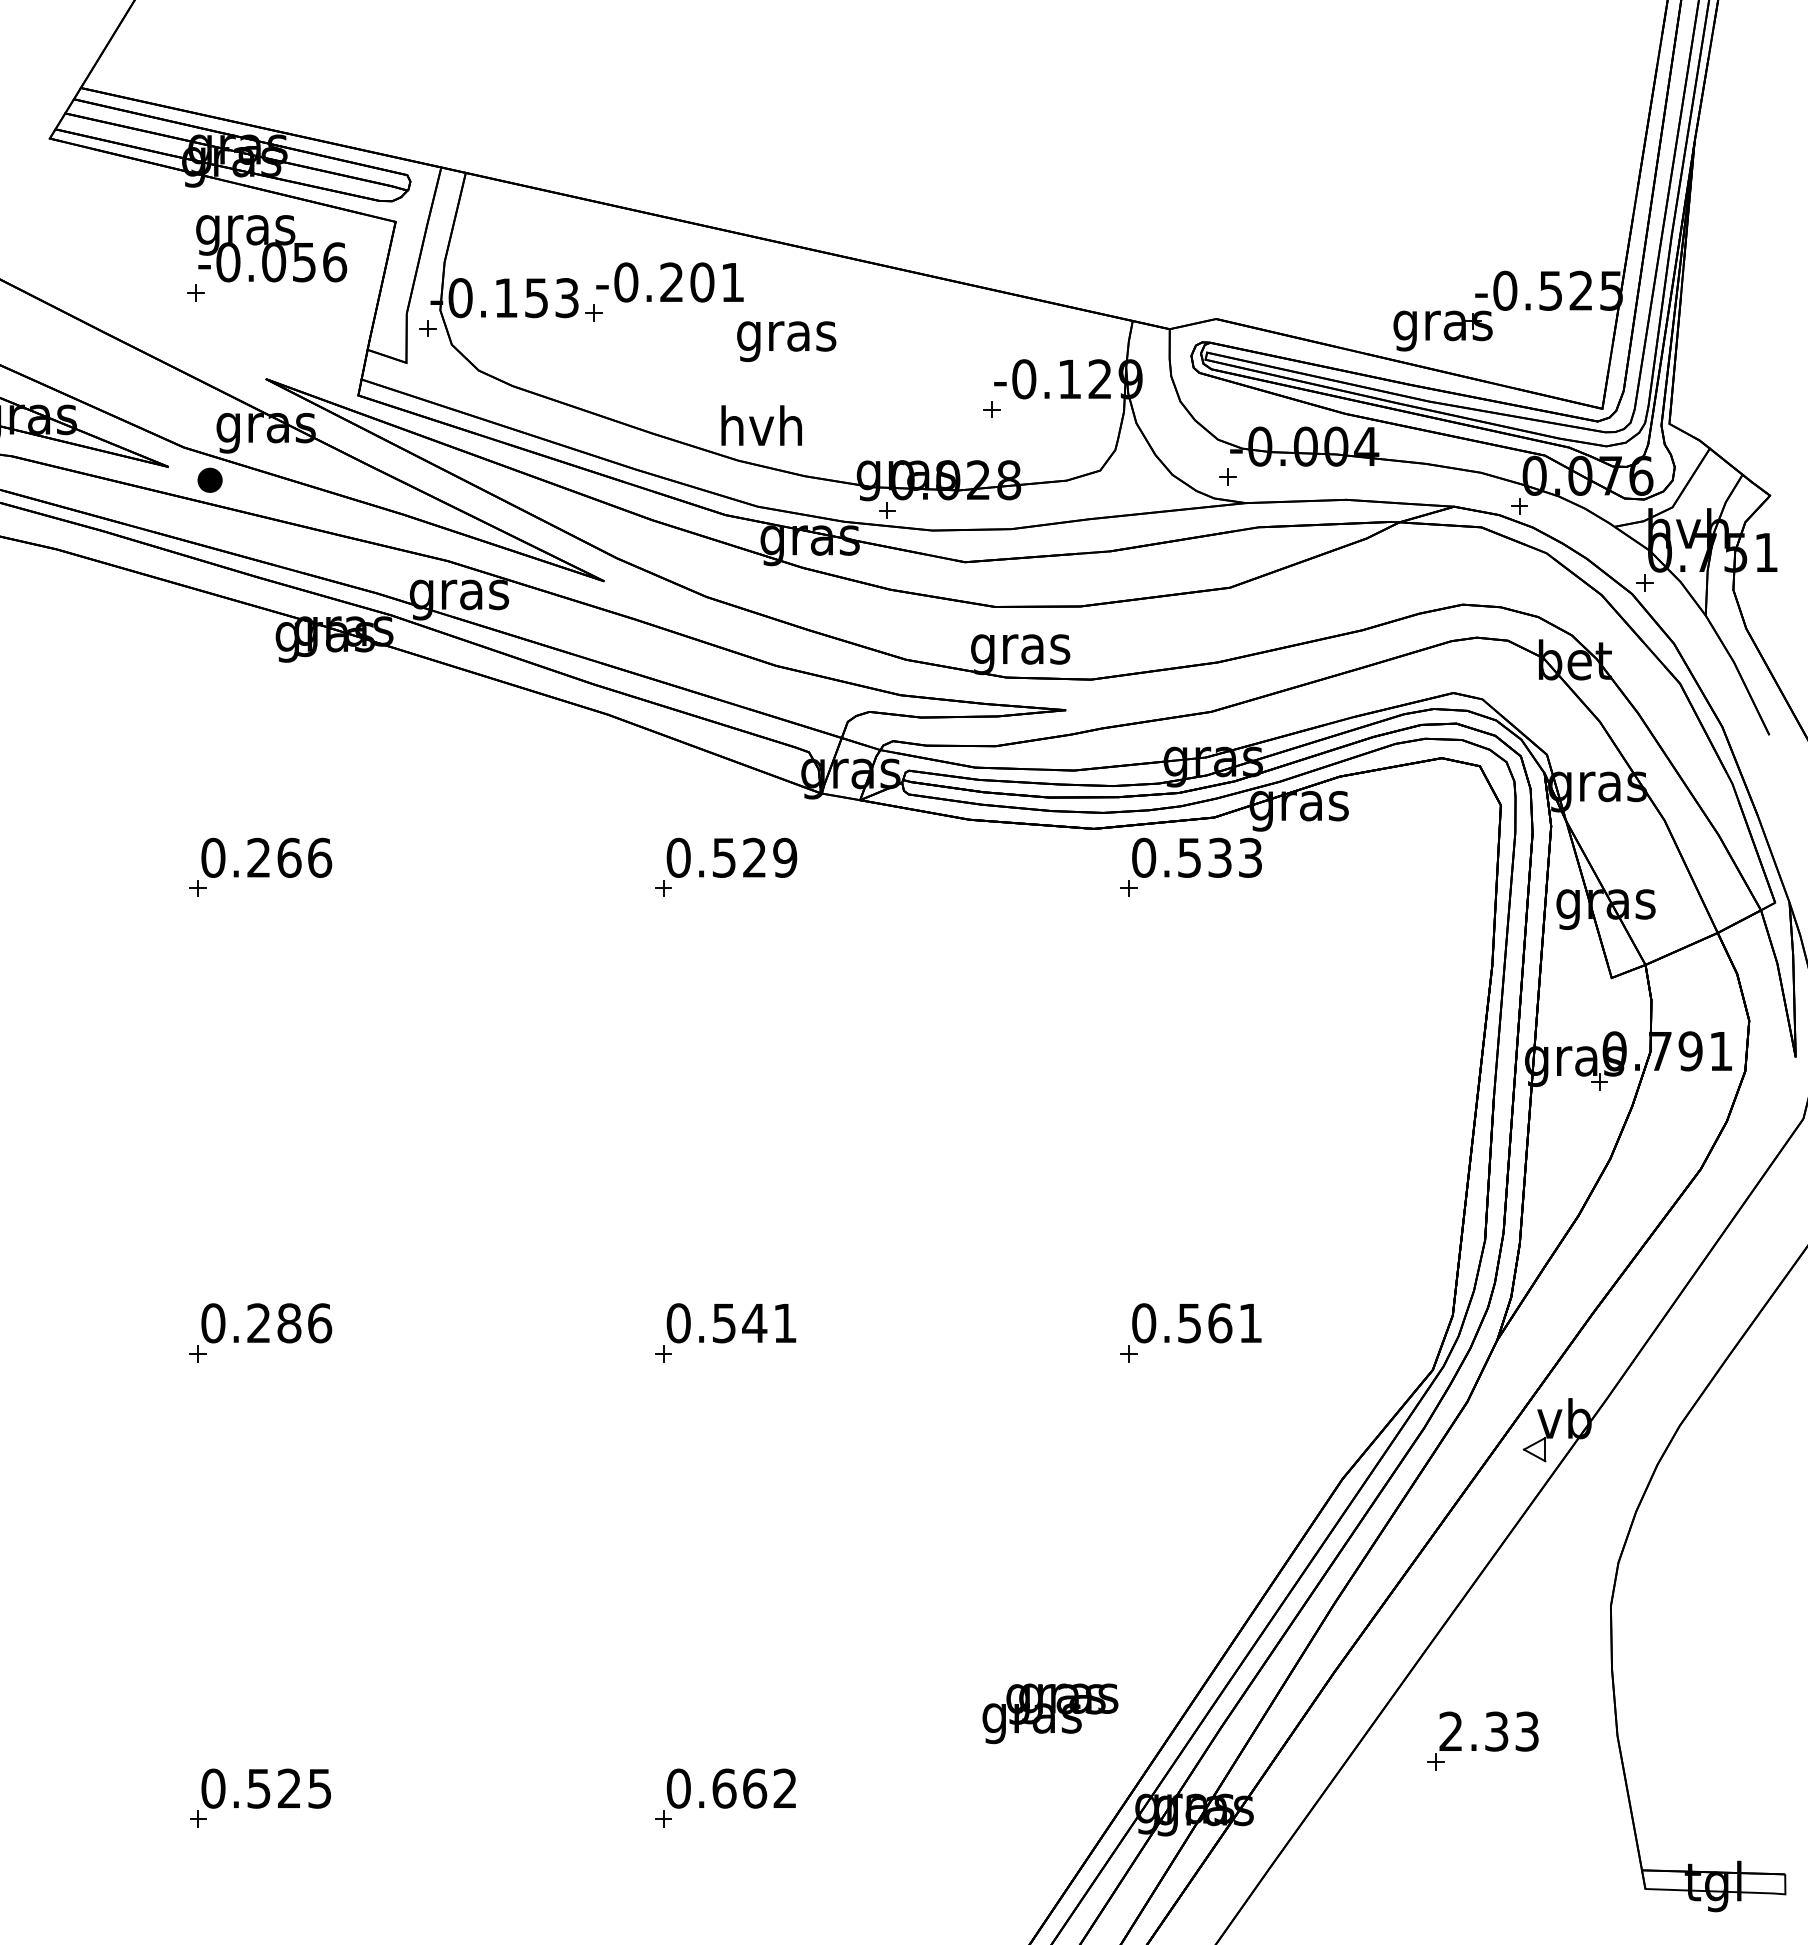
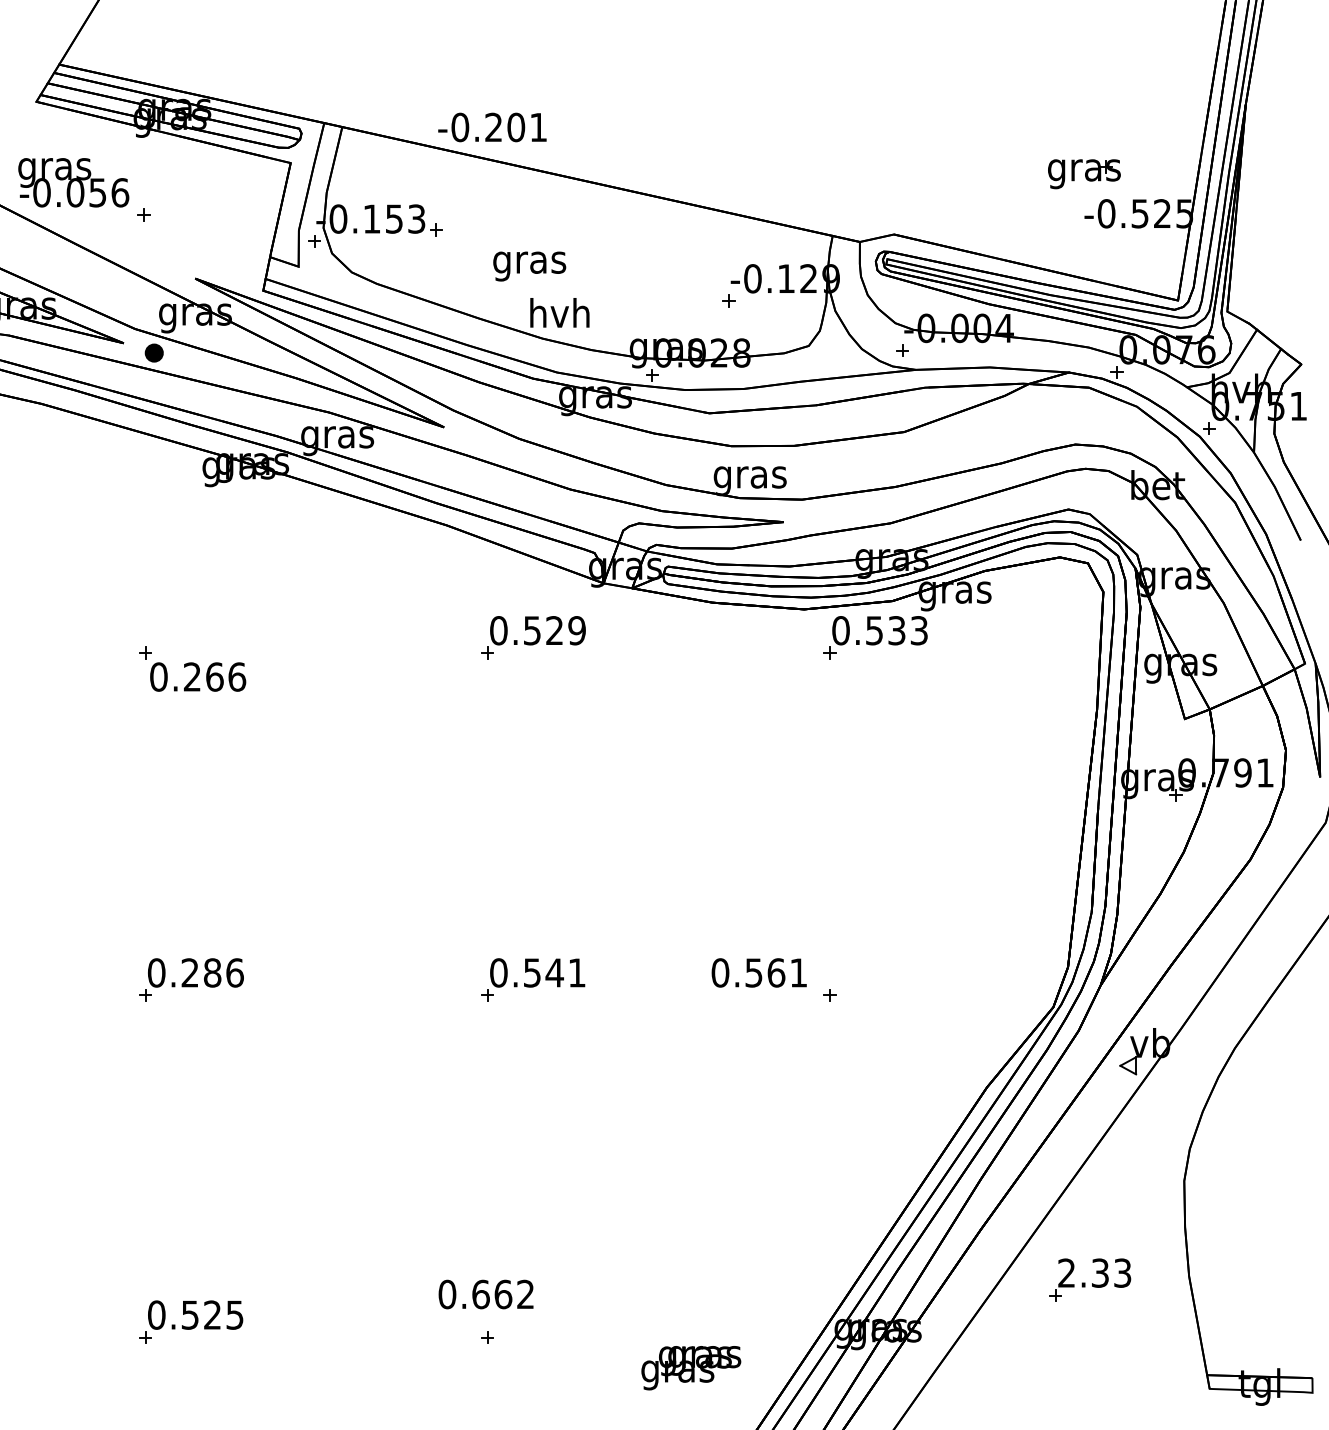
text: (271, 248) -> (73, 182), moved
text: (669, 282) -> (492, 127), moved
part: (1442, 330) -> (1083, 173), moved
text: (786, 341) -> (529, 266), moved
text: (266, 857) -> (197, 676), moved
text: (1196, 1323) -> (758, 973), moved
text: (1050, 1713) -> (691, 1367), moved
text: (730, 1788) -> (485, 1294), moved

